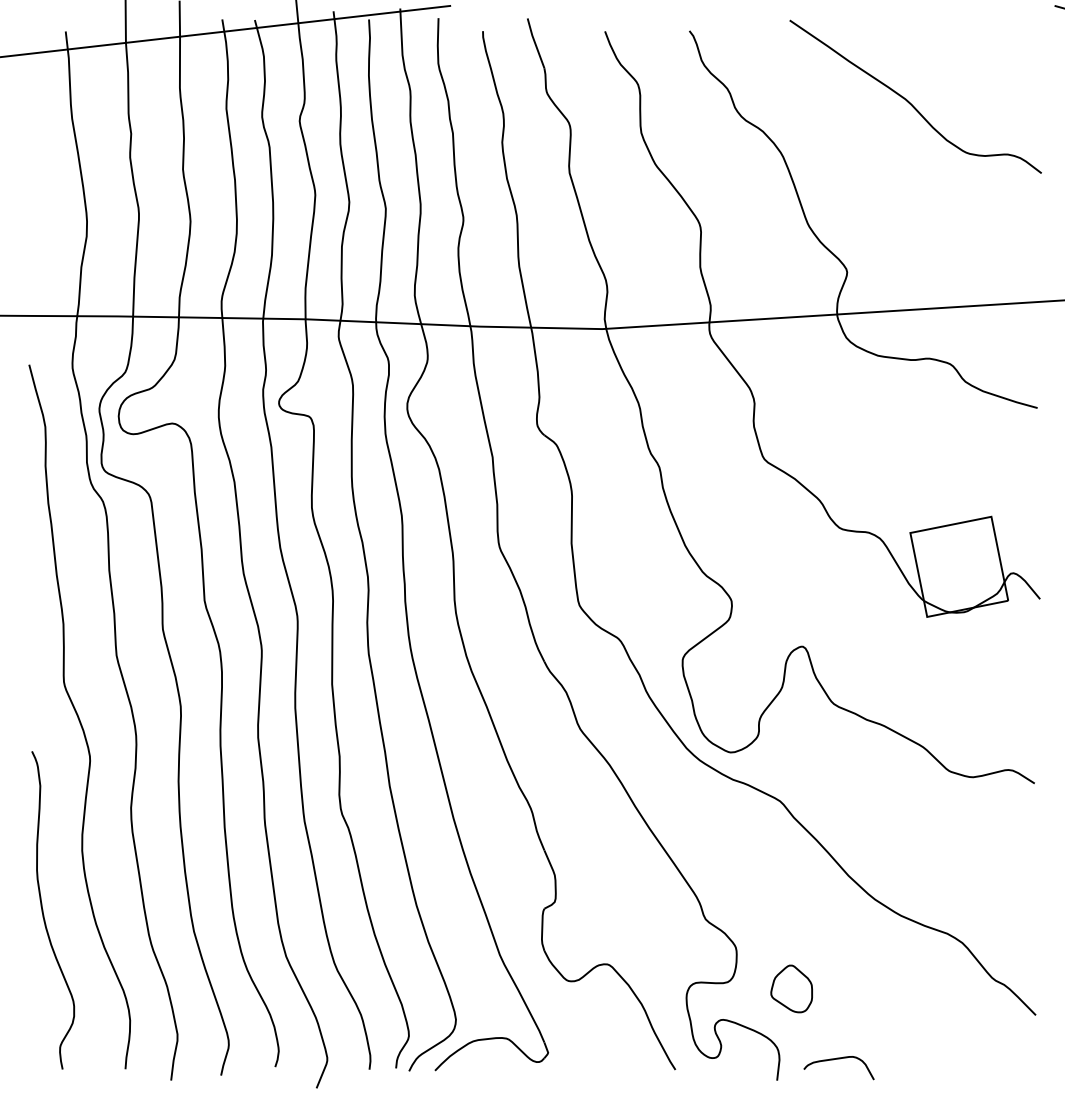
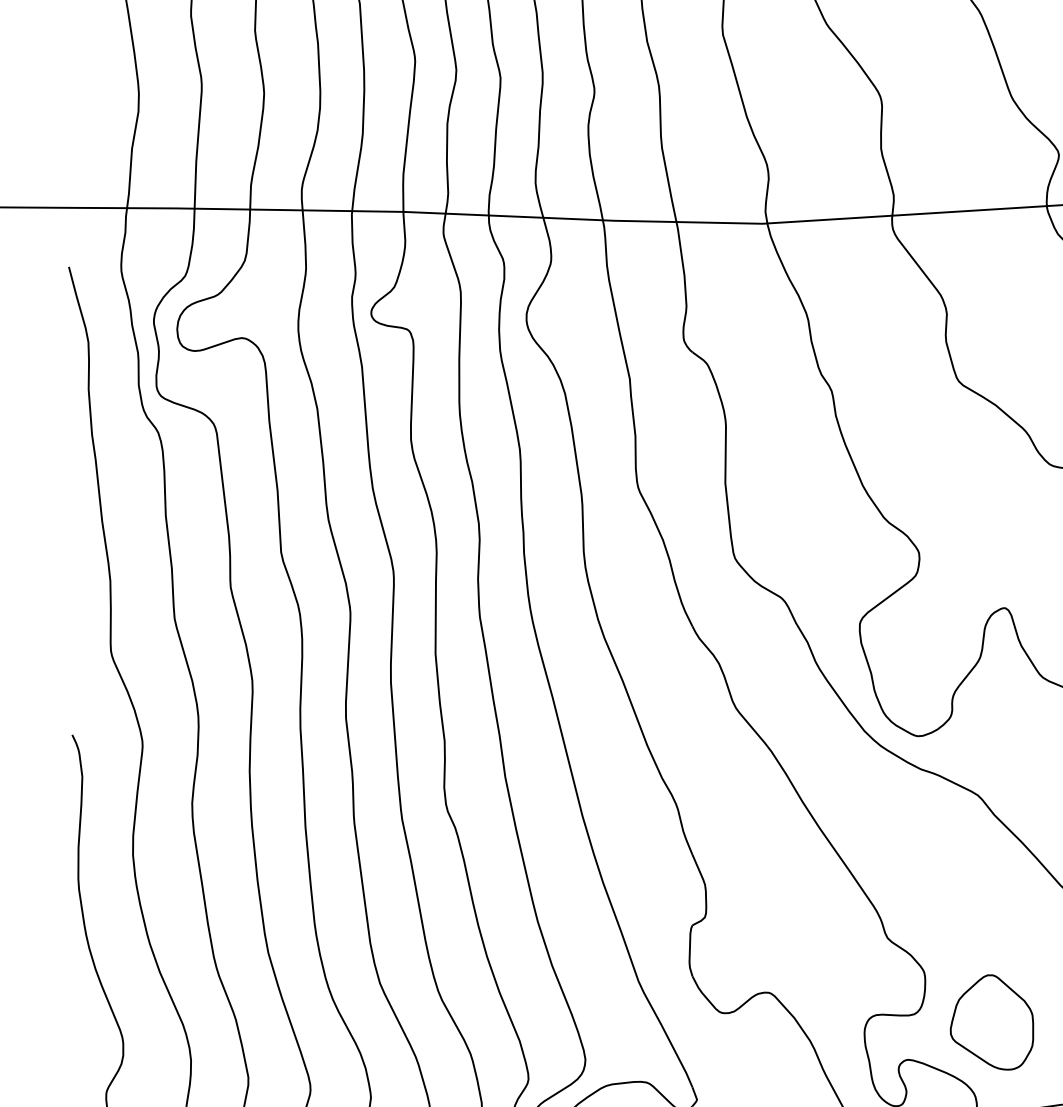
part: (791, 988) -> (991, 1021), size x1.67

